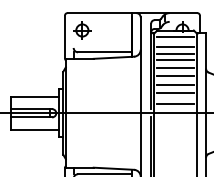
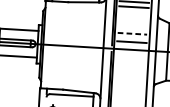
line: (175, 68) -> (133, 13), removed
line: (175, 75) -> (133, 19), removed
line: (175, 84) -> (132, 26), removed
line: (176, 93) -> (133, 34), solid -> dashed

